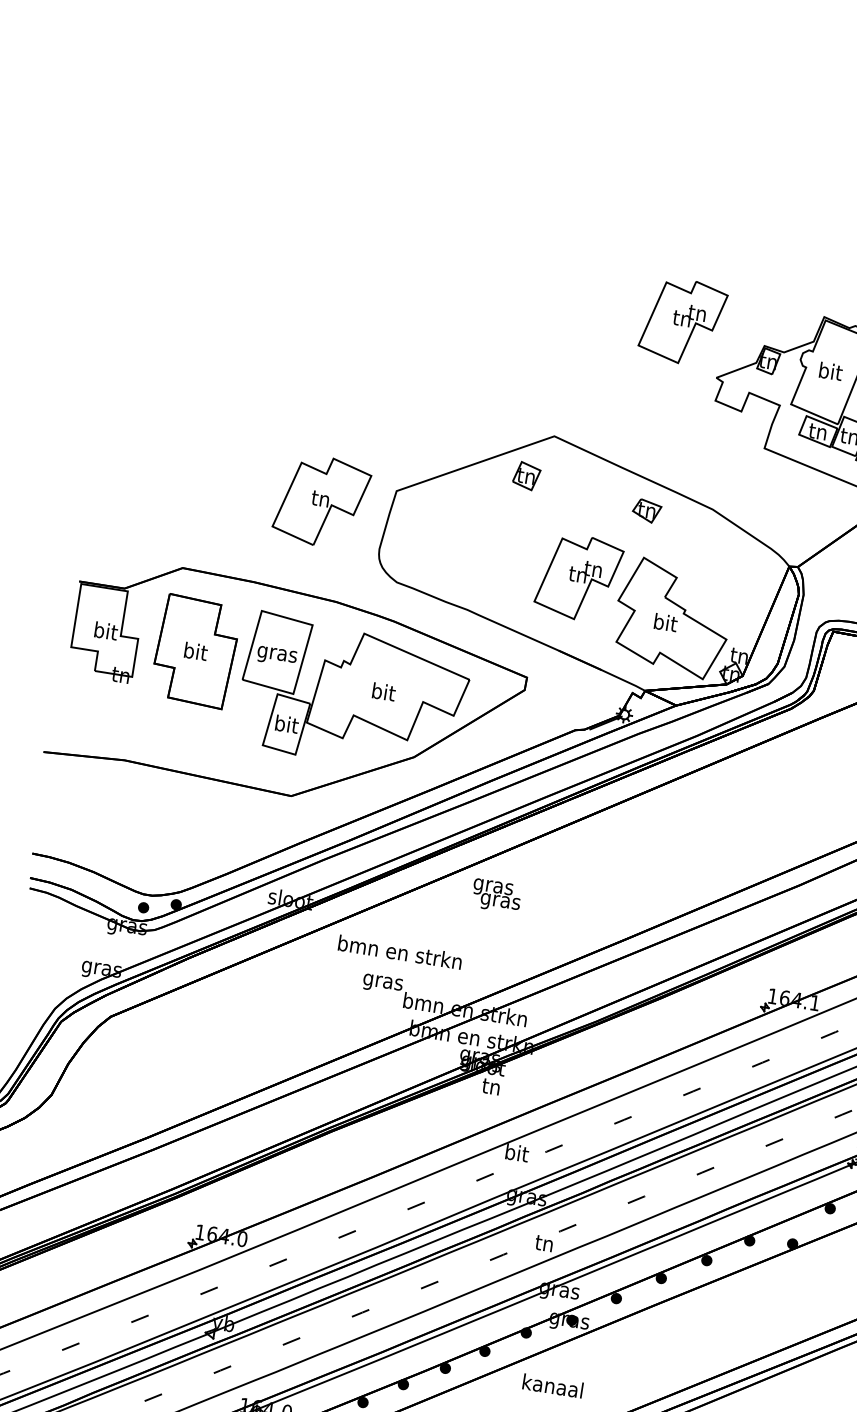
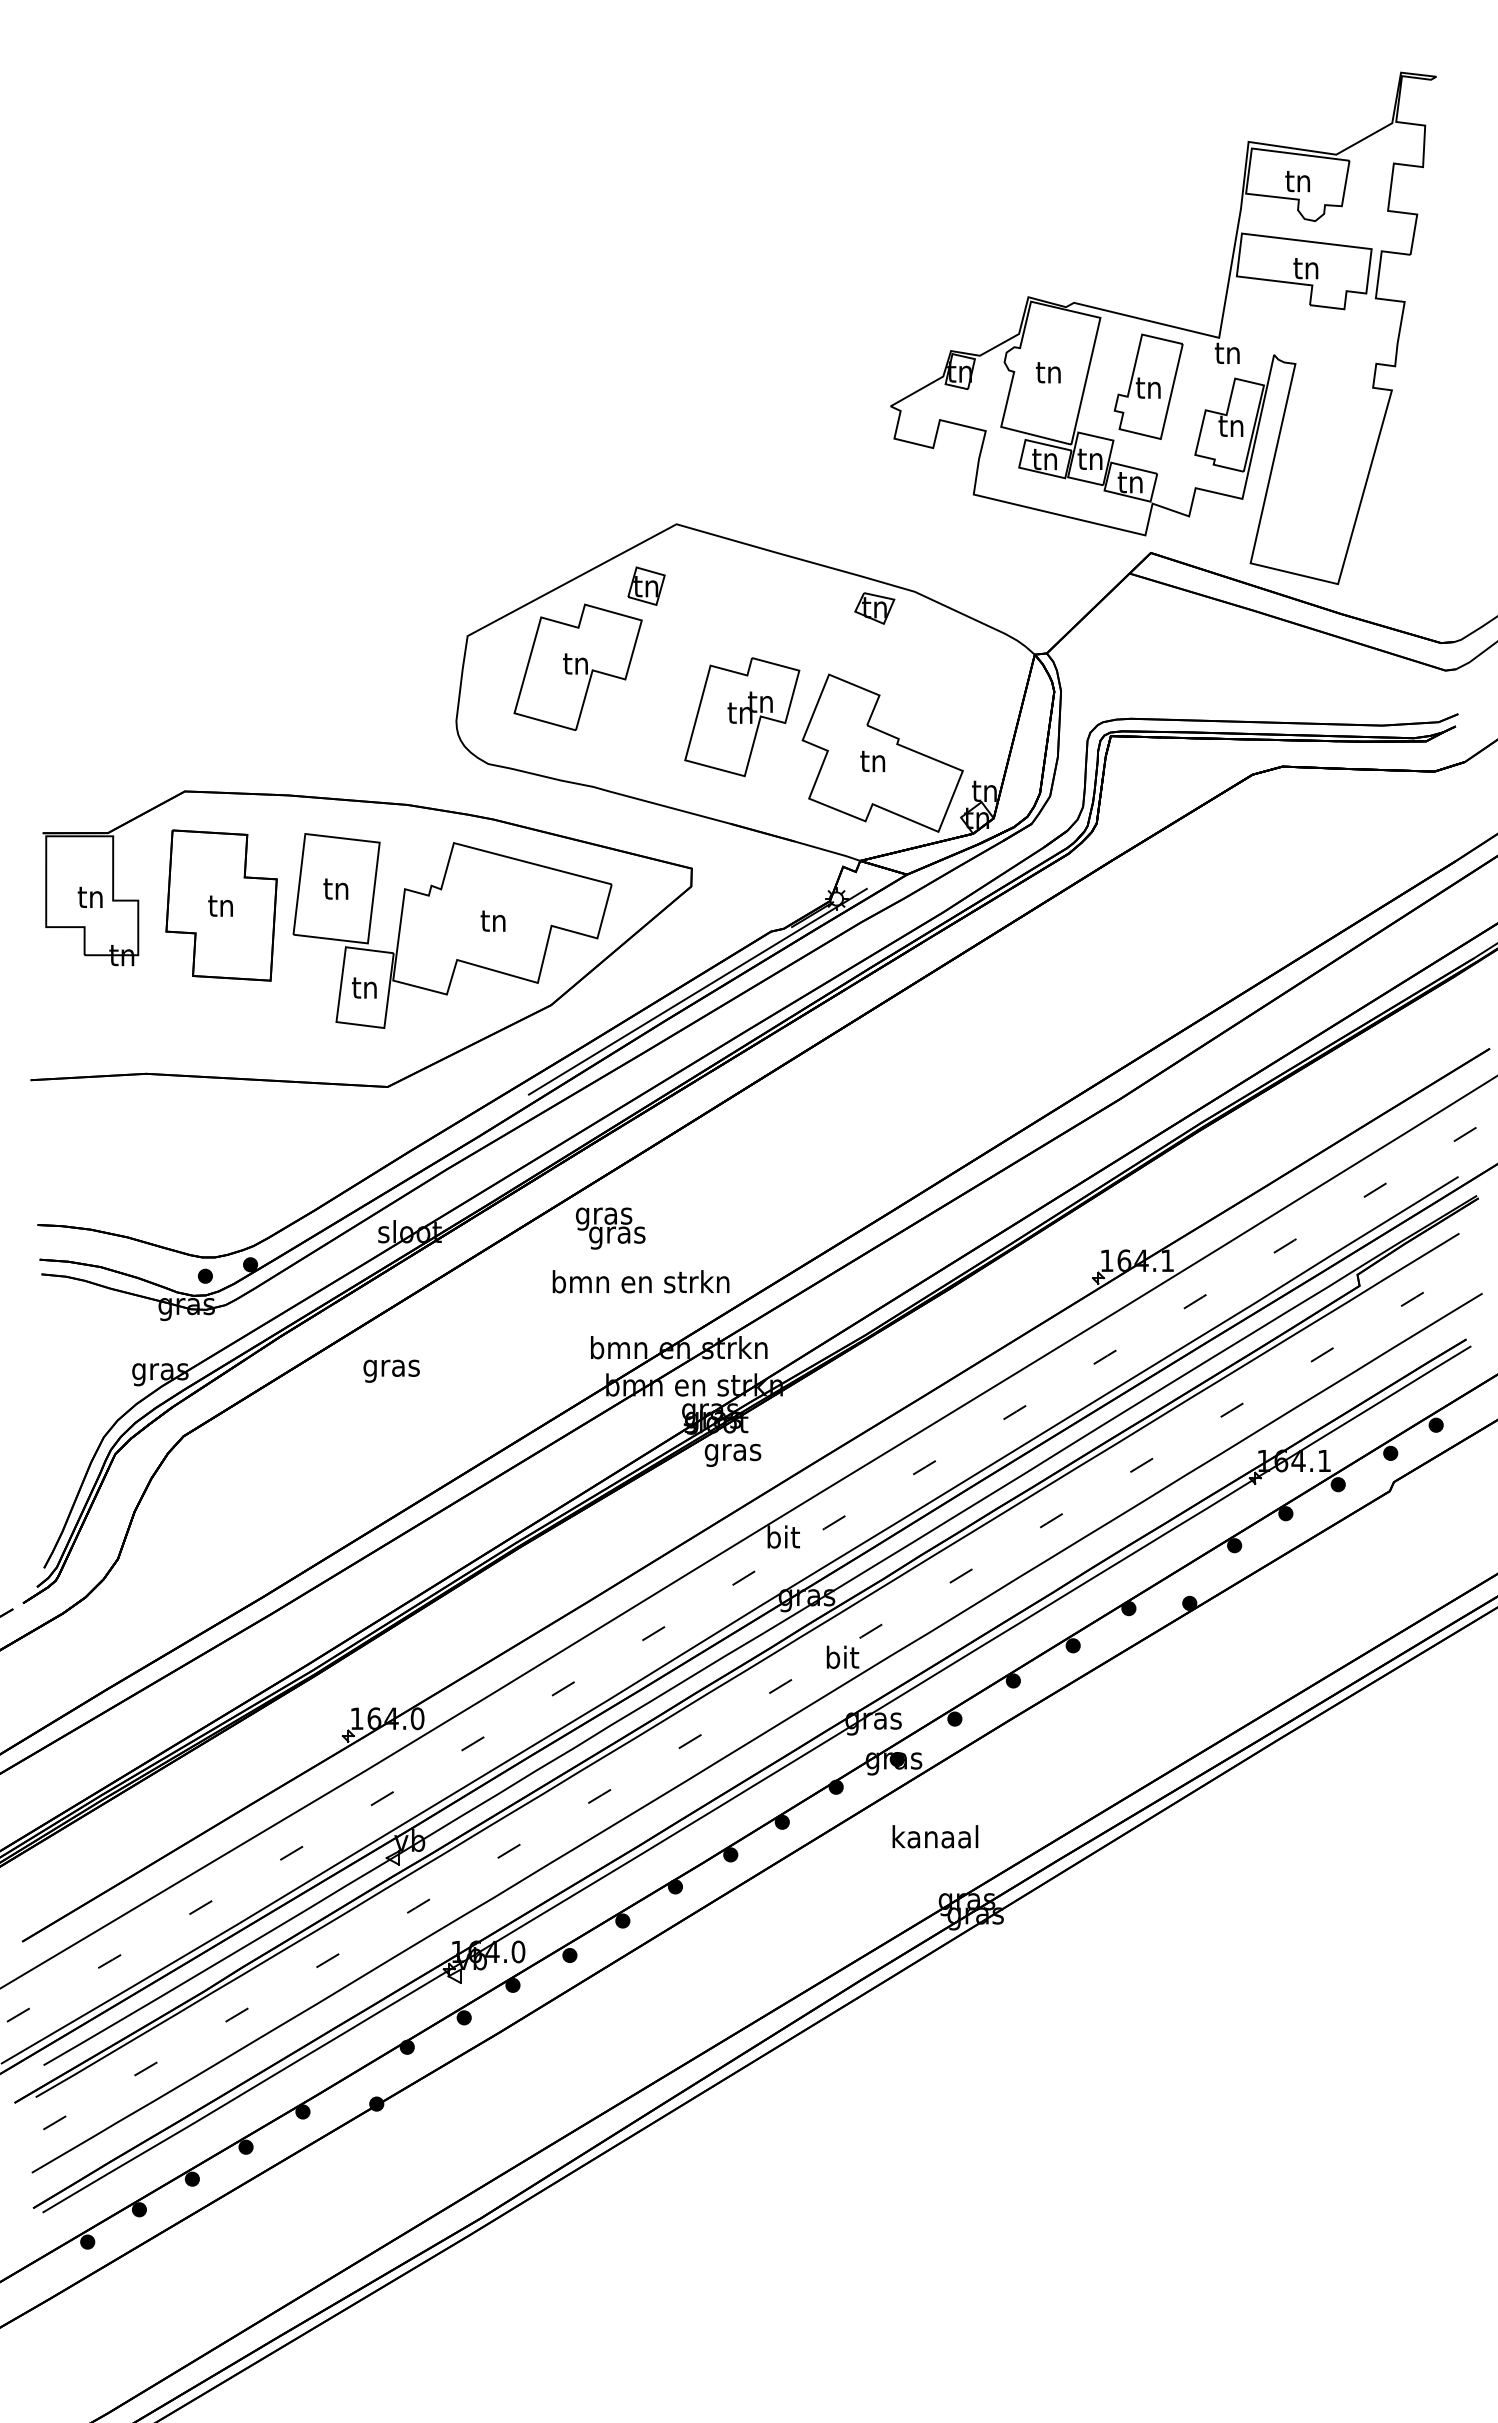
part: (683, 321) -> (831, 335), removed
text: (830, 371) -> (1049, 371), bit -> tn
part: (321, 501) -> (577, 667), moved
part: (646, 511) -> (874, 608), moved
text: (666, 622) -> (874, 760), bit -> tn
text: (106, 630) -> (91, 896), bit -> tn
text: (196, 651) -> (222, 905), bit -> tn
text: (277, 654) -> (336, 891), gras -> tn
text: (384, 692) -> (494, 920), bit -> tn
text: (286, 723) -> (365, 986), bit -> tn
line: (517, 763) -> (697, 991), added
text: (496, 896) -> (610, 1228), moved
text: (399, 952) -> (640, 1281), moved
text: (382, 983) -> (391, 1370), moved
text: (491, 1088) -> (732, 1452), tn -> gras
text: (545, 1242) -> (842, 1656), tn -> bit
text: (553, 1385) -> (935, 1836), moved

